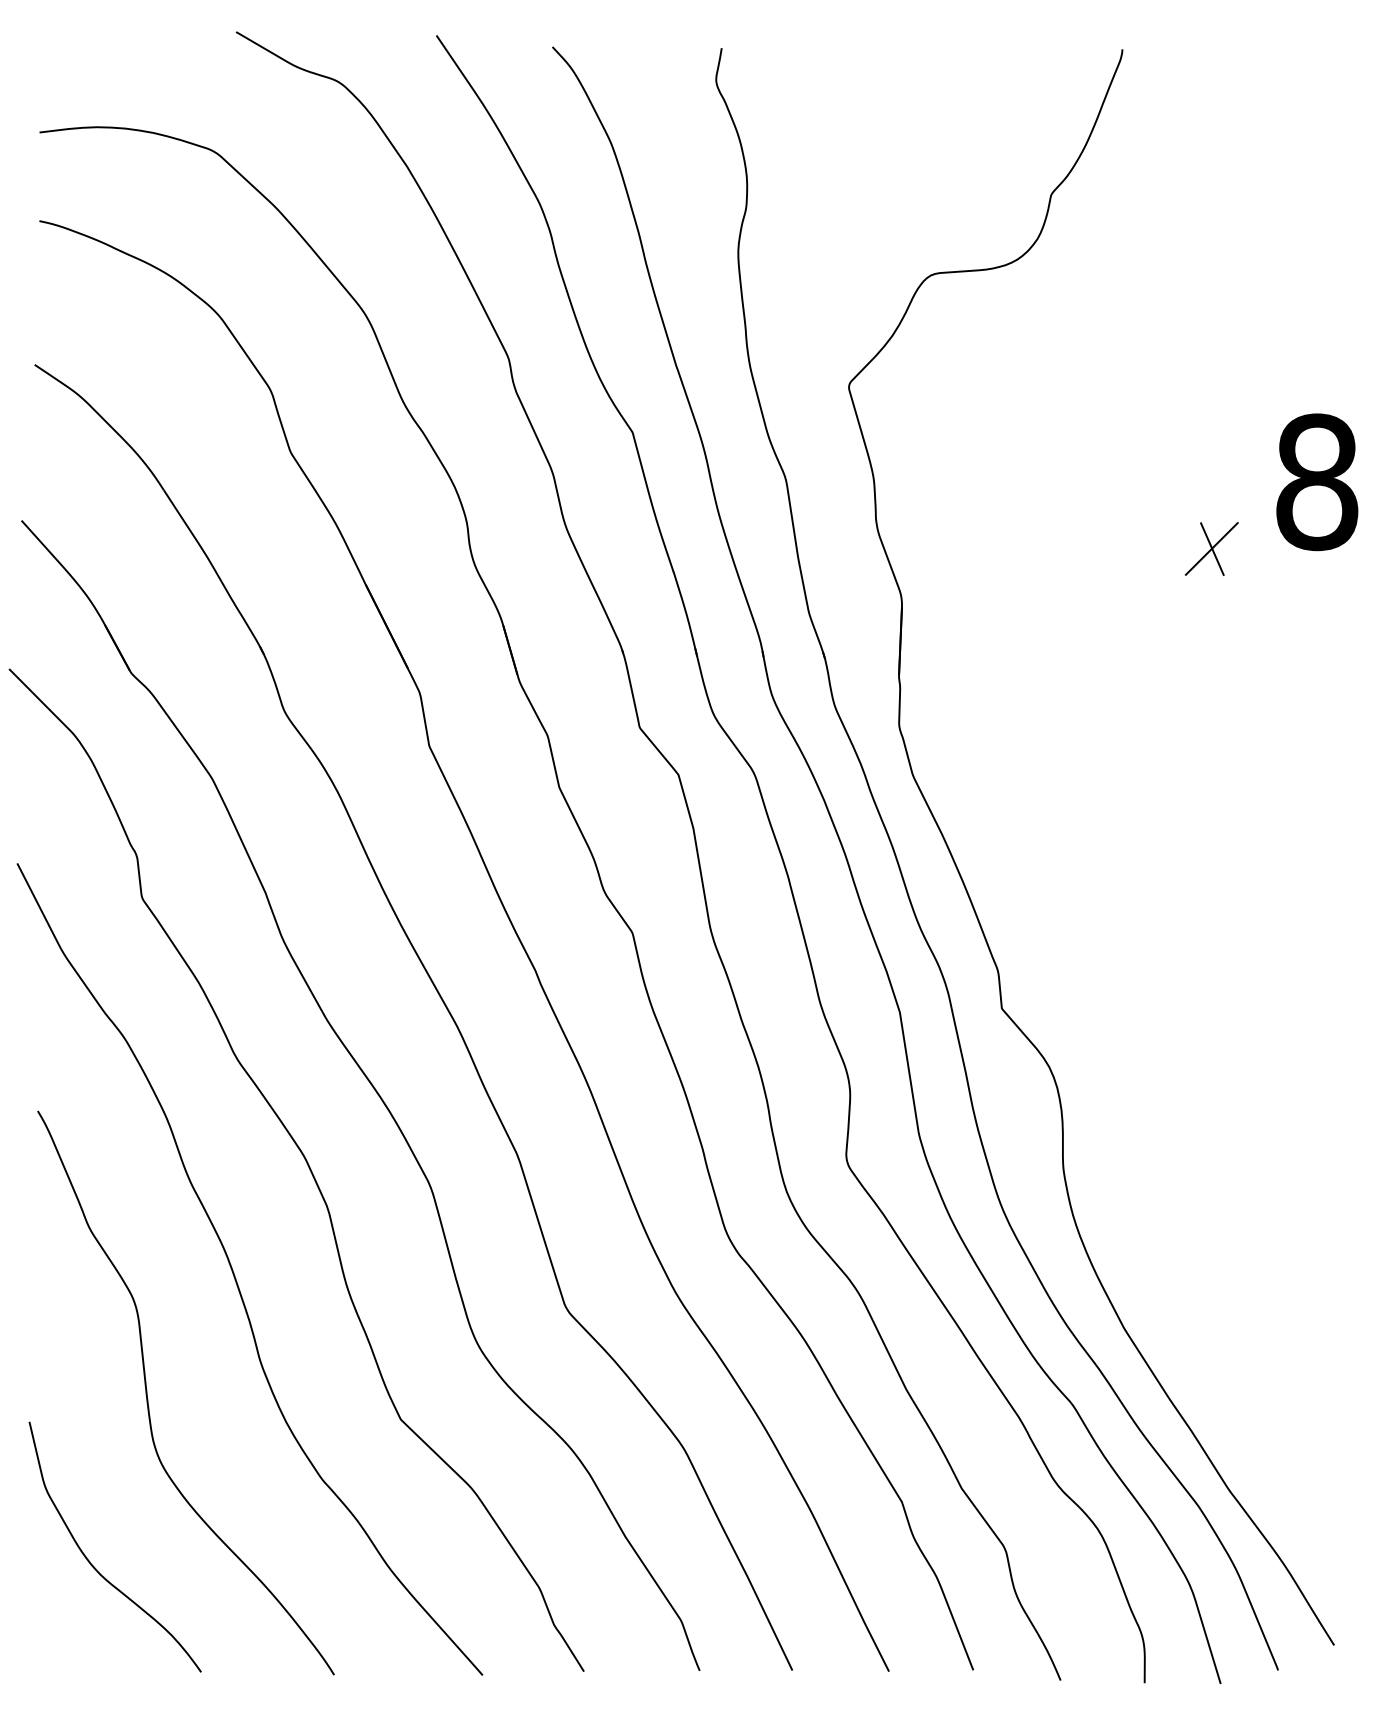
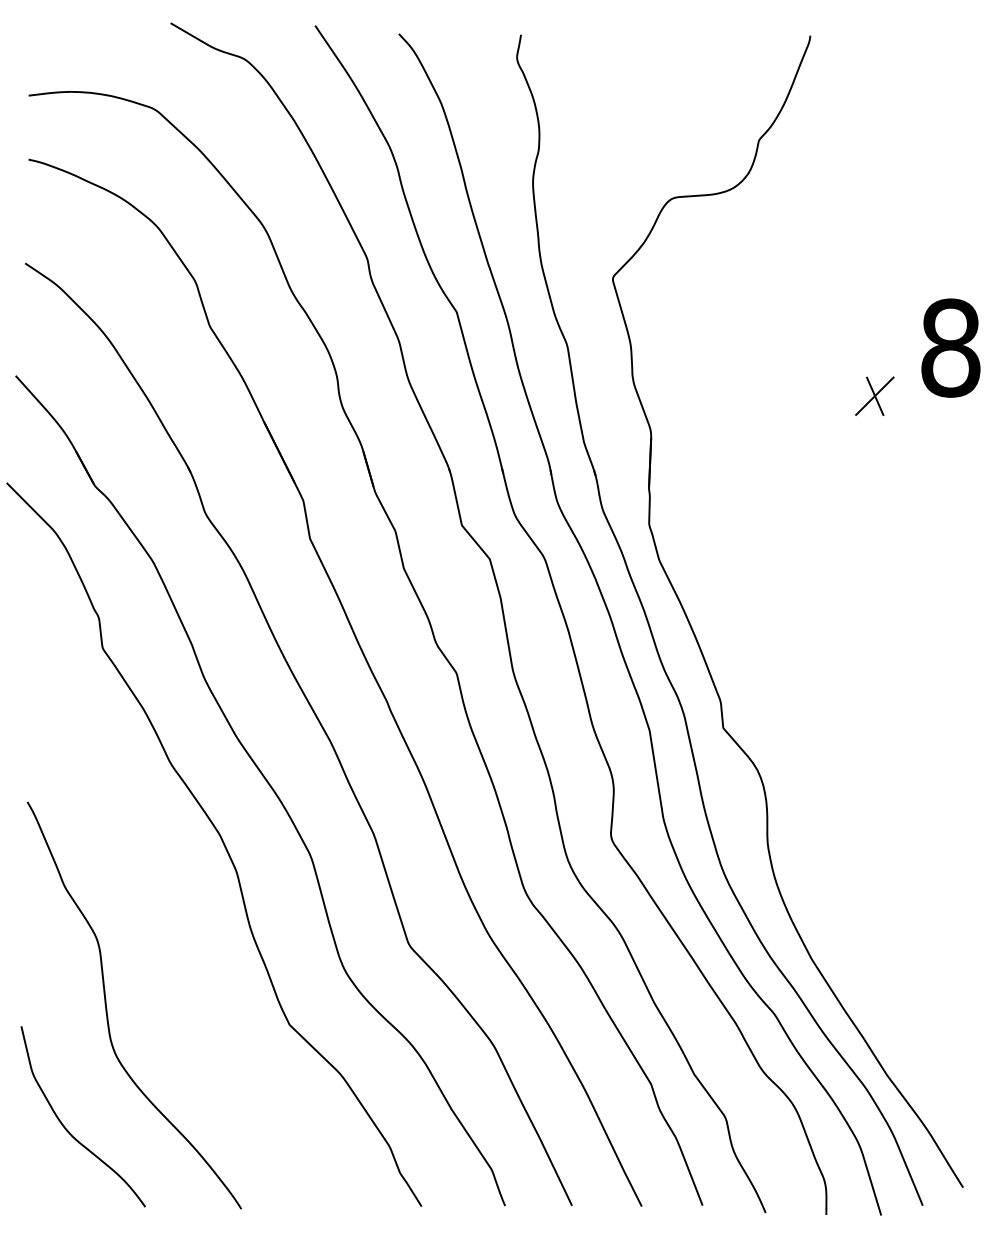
curve: (235, 1275) -> (170, 920), removed

